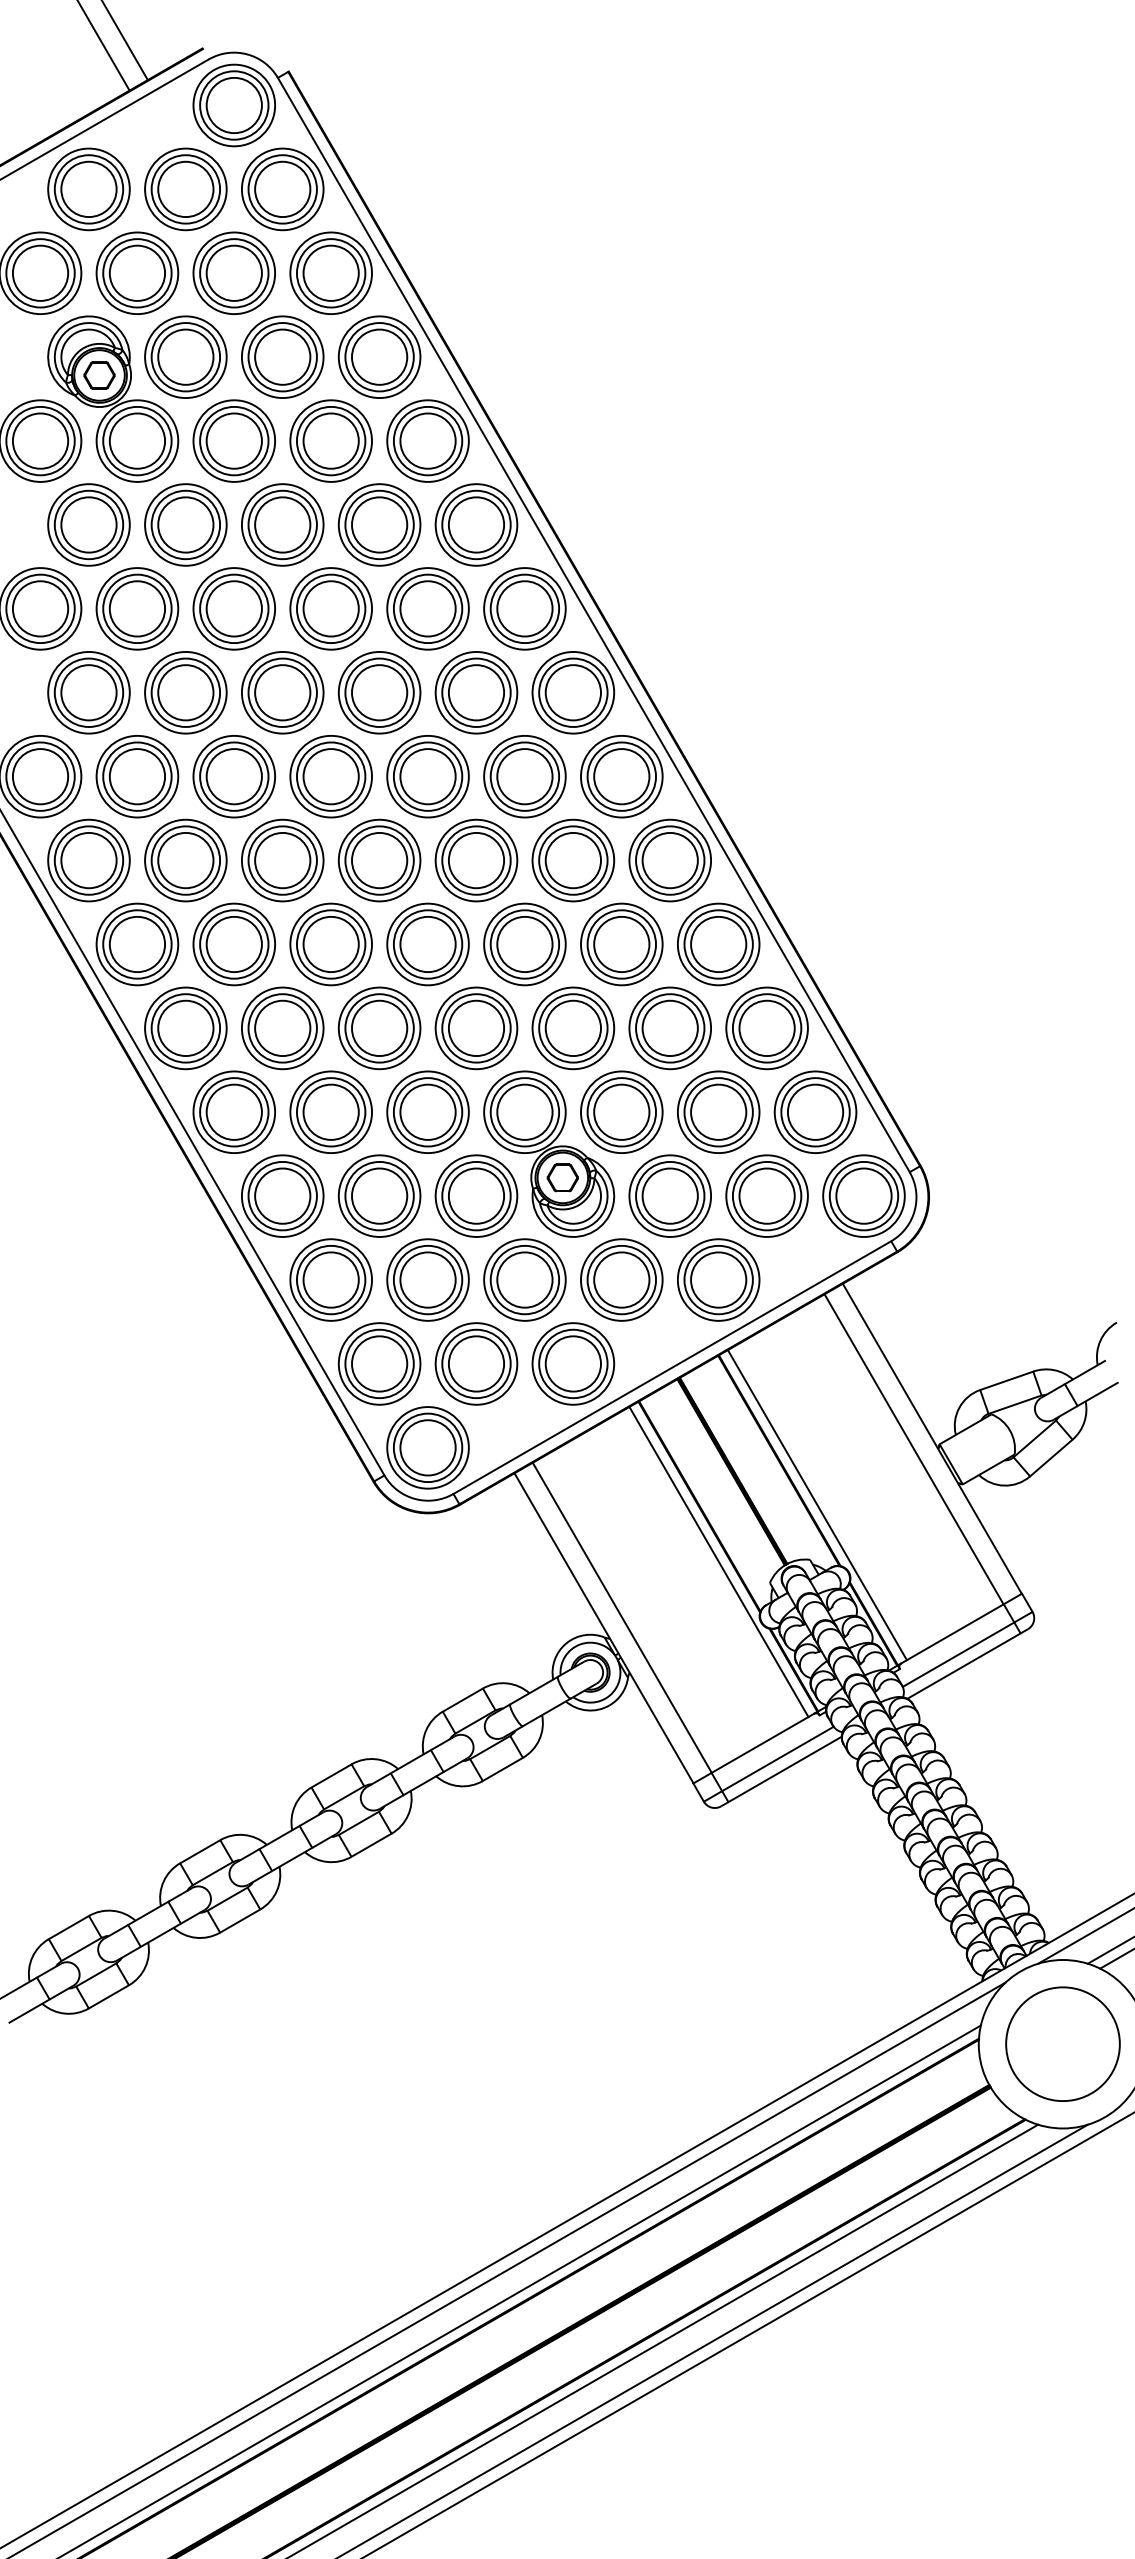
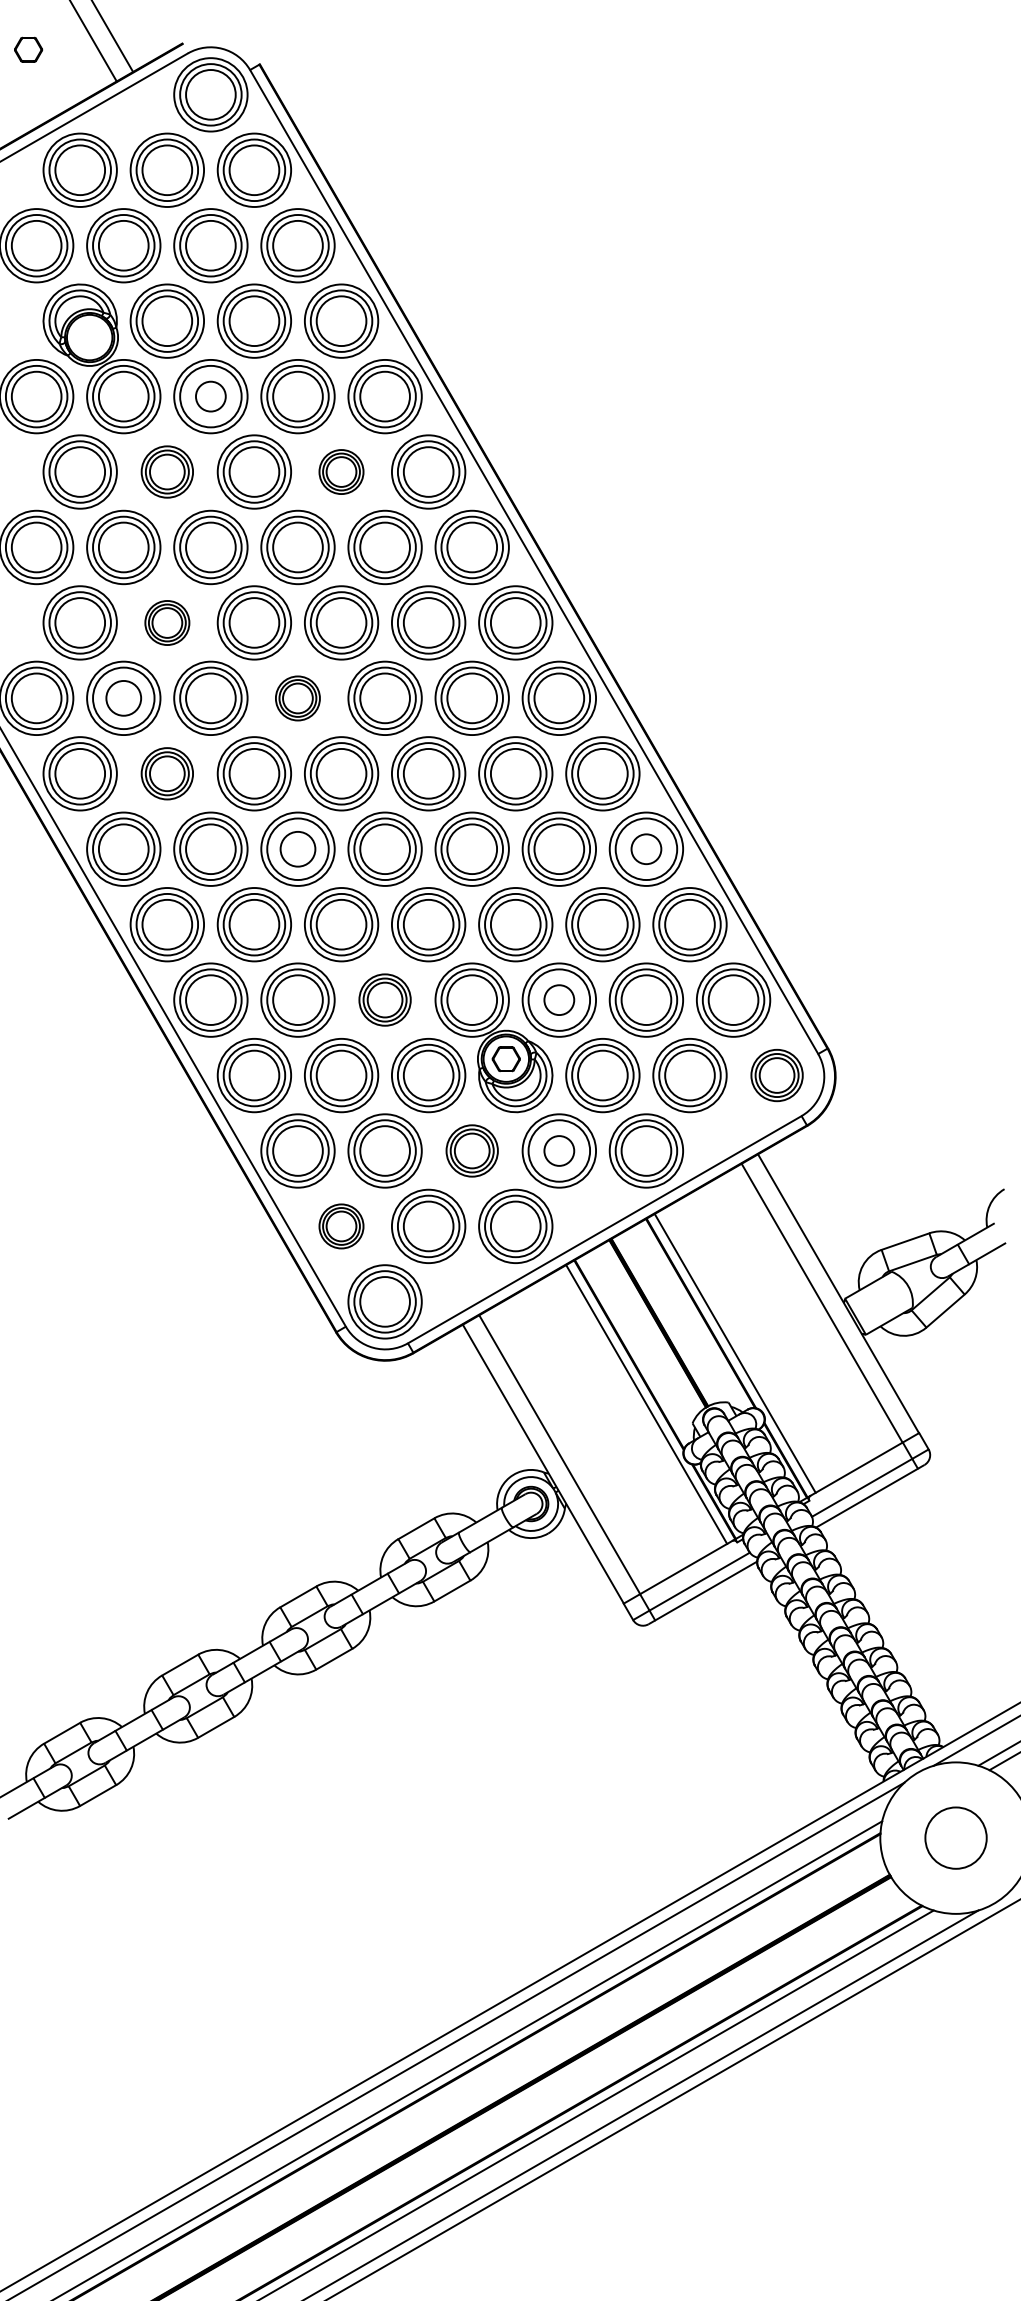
part: (99, 375) -> (28, 49), moved
circle: (233, 440) -> (210, 396), size x0.6
part: (185, 524) -> (167, 471), size x0.7
part: (379, 524) -> (341, 471), size x0.6
part: (185, 692) -> (167, 622), size x0.6
circle: (137, 776) -> (123, 698), size x0.7
part: (330, 776) -> (297, 698), size x0.6
part: (185, 860) -> (167, 773), size x0.7
circle: (330, 944) -> (297, 849), size x0.7
circle: (718, 944) -> (646, 849), size x0.6
part: (427, 1111) -> (384, 999), size x0.7
circle: (621, 1111) -> (559, 999), size x0.6
part: (863, 1195) -> (776, 1074), size x0.7
part: (524, 1279) -> (471, 1150), size x0.7
circle: (621, 1279) -> (559, 1150), size x0.6
part: (379, 1363) -> (341, 1226), size x0.6
circle: (1062, 2044) -> (955, 1838), size x0.6

